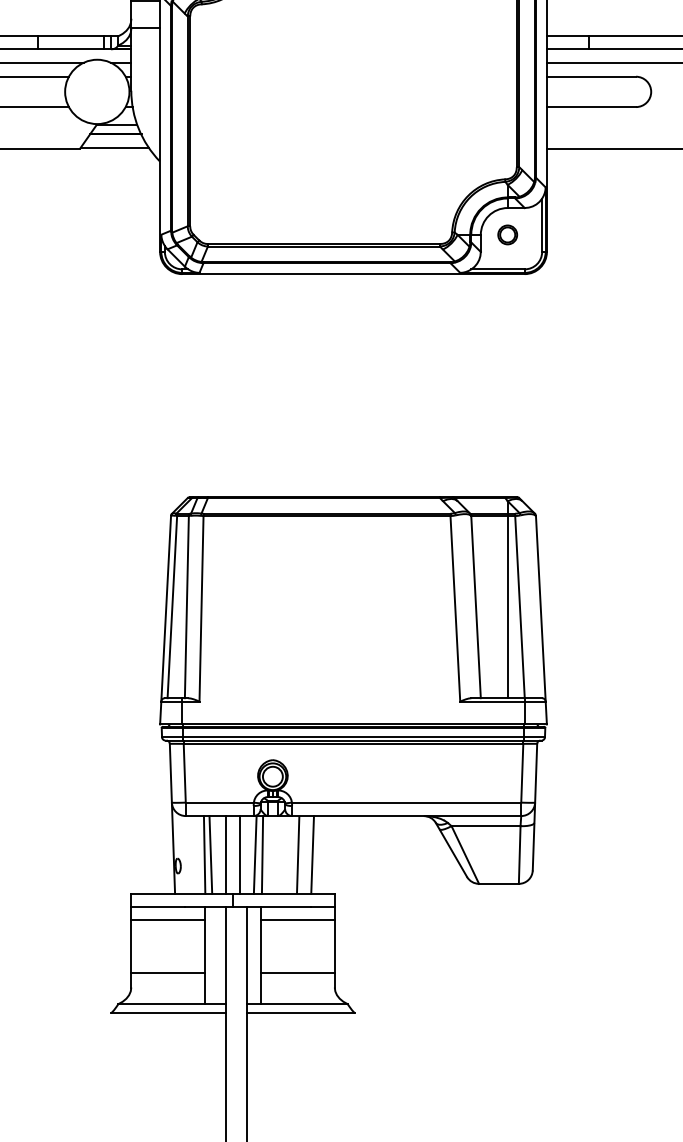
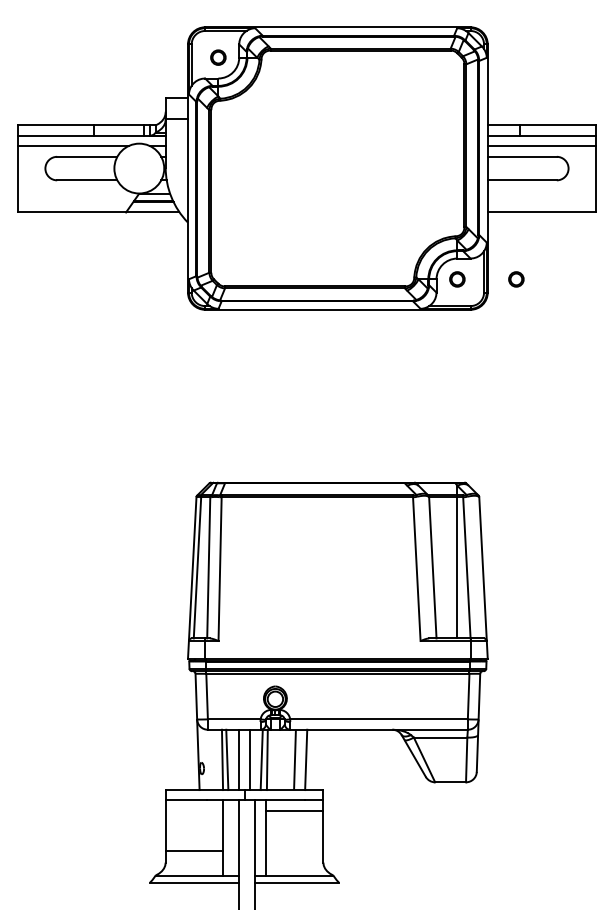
circle: (584, 235) -> (516, 279), added
line: (167, 920) -> (193, 810), removed
line: (297, 973) -> (294, 851), removed

